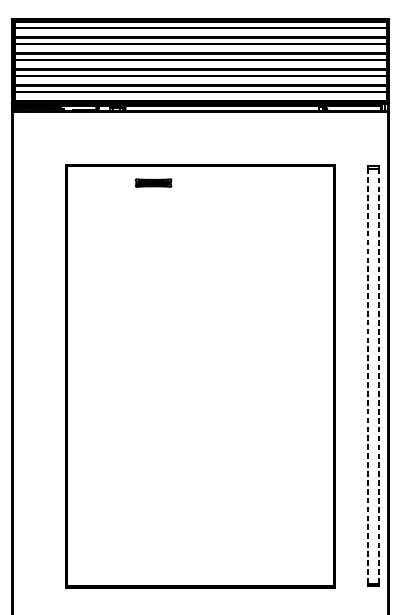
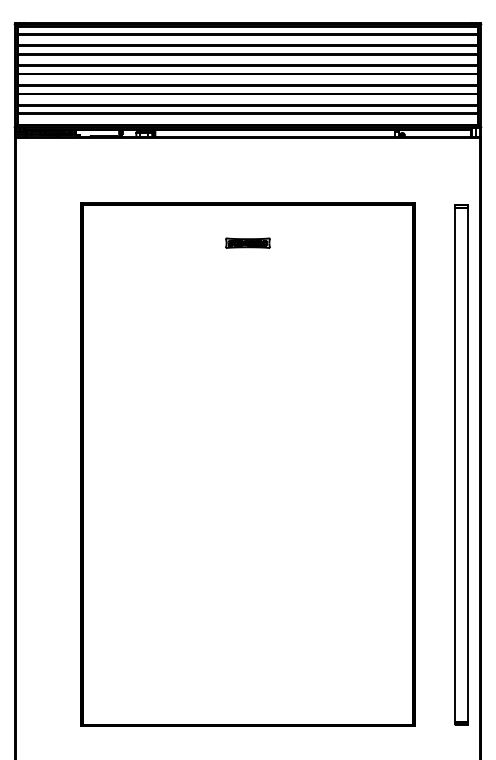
part: (153, 182) -> (247, 242), moved
line: (368, 375) -> (455, 464), dashed -> solid
line: (378, 375) -> (468, 464), dashed -> solid

